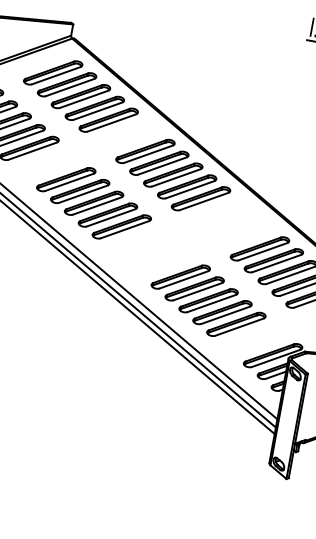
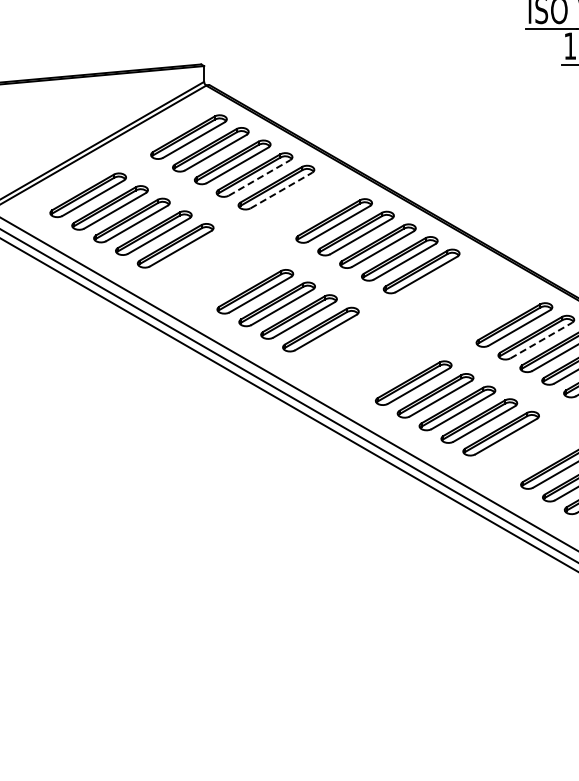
line: (98, 110) -> (259, 177), solid -> dashed
line: (111, 122) -> (281, 190), solid -> dashed
part: (66, 179) -> (233, 278), removed
line: (277, 263) -> (541, 340), solid -> dashed

